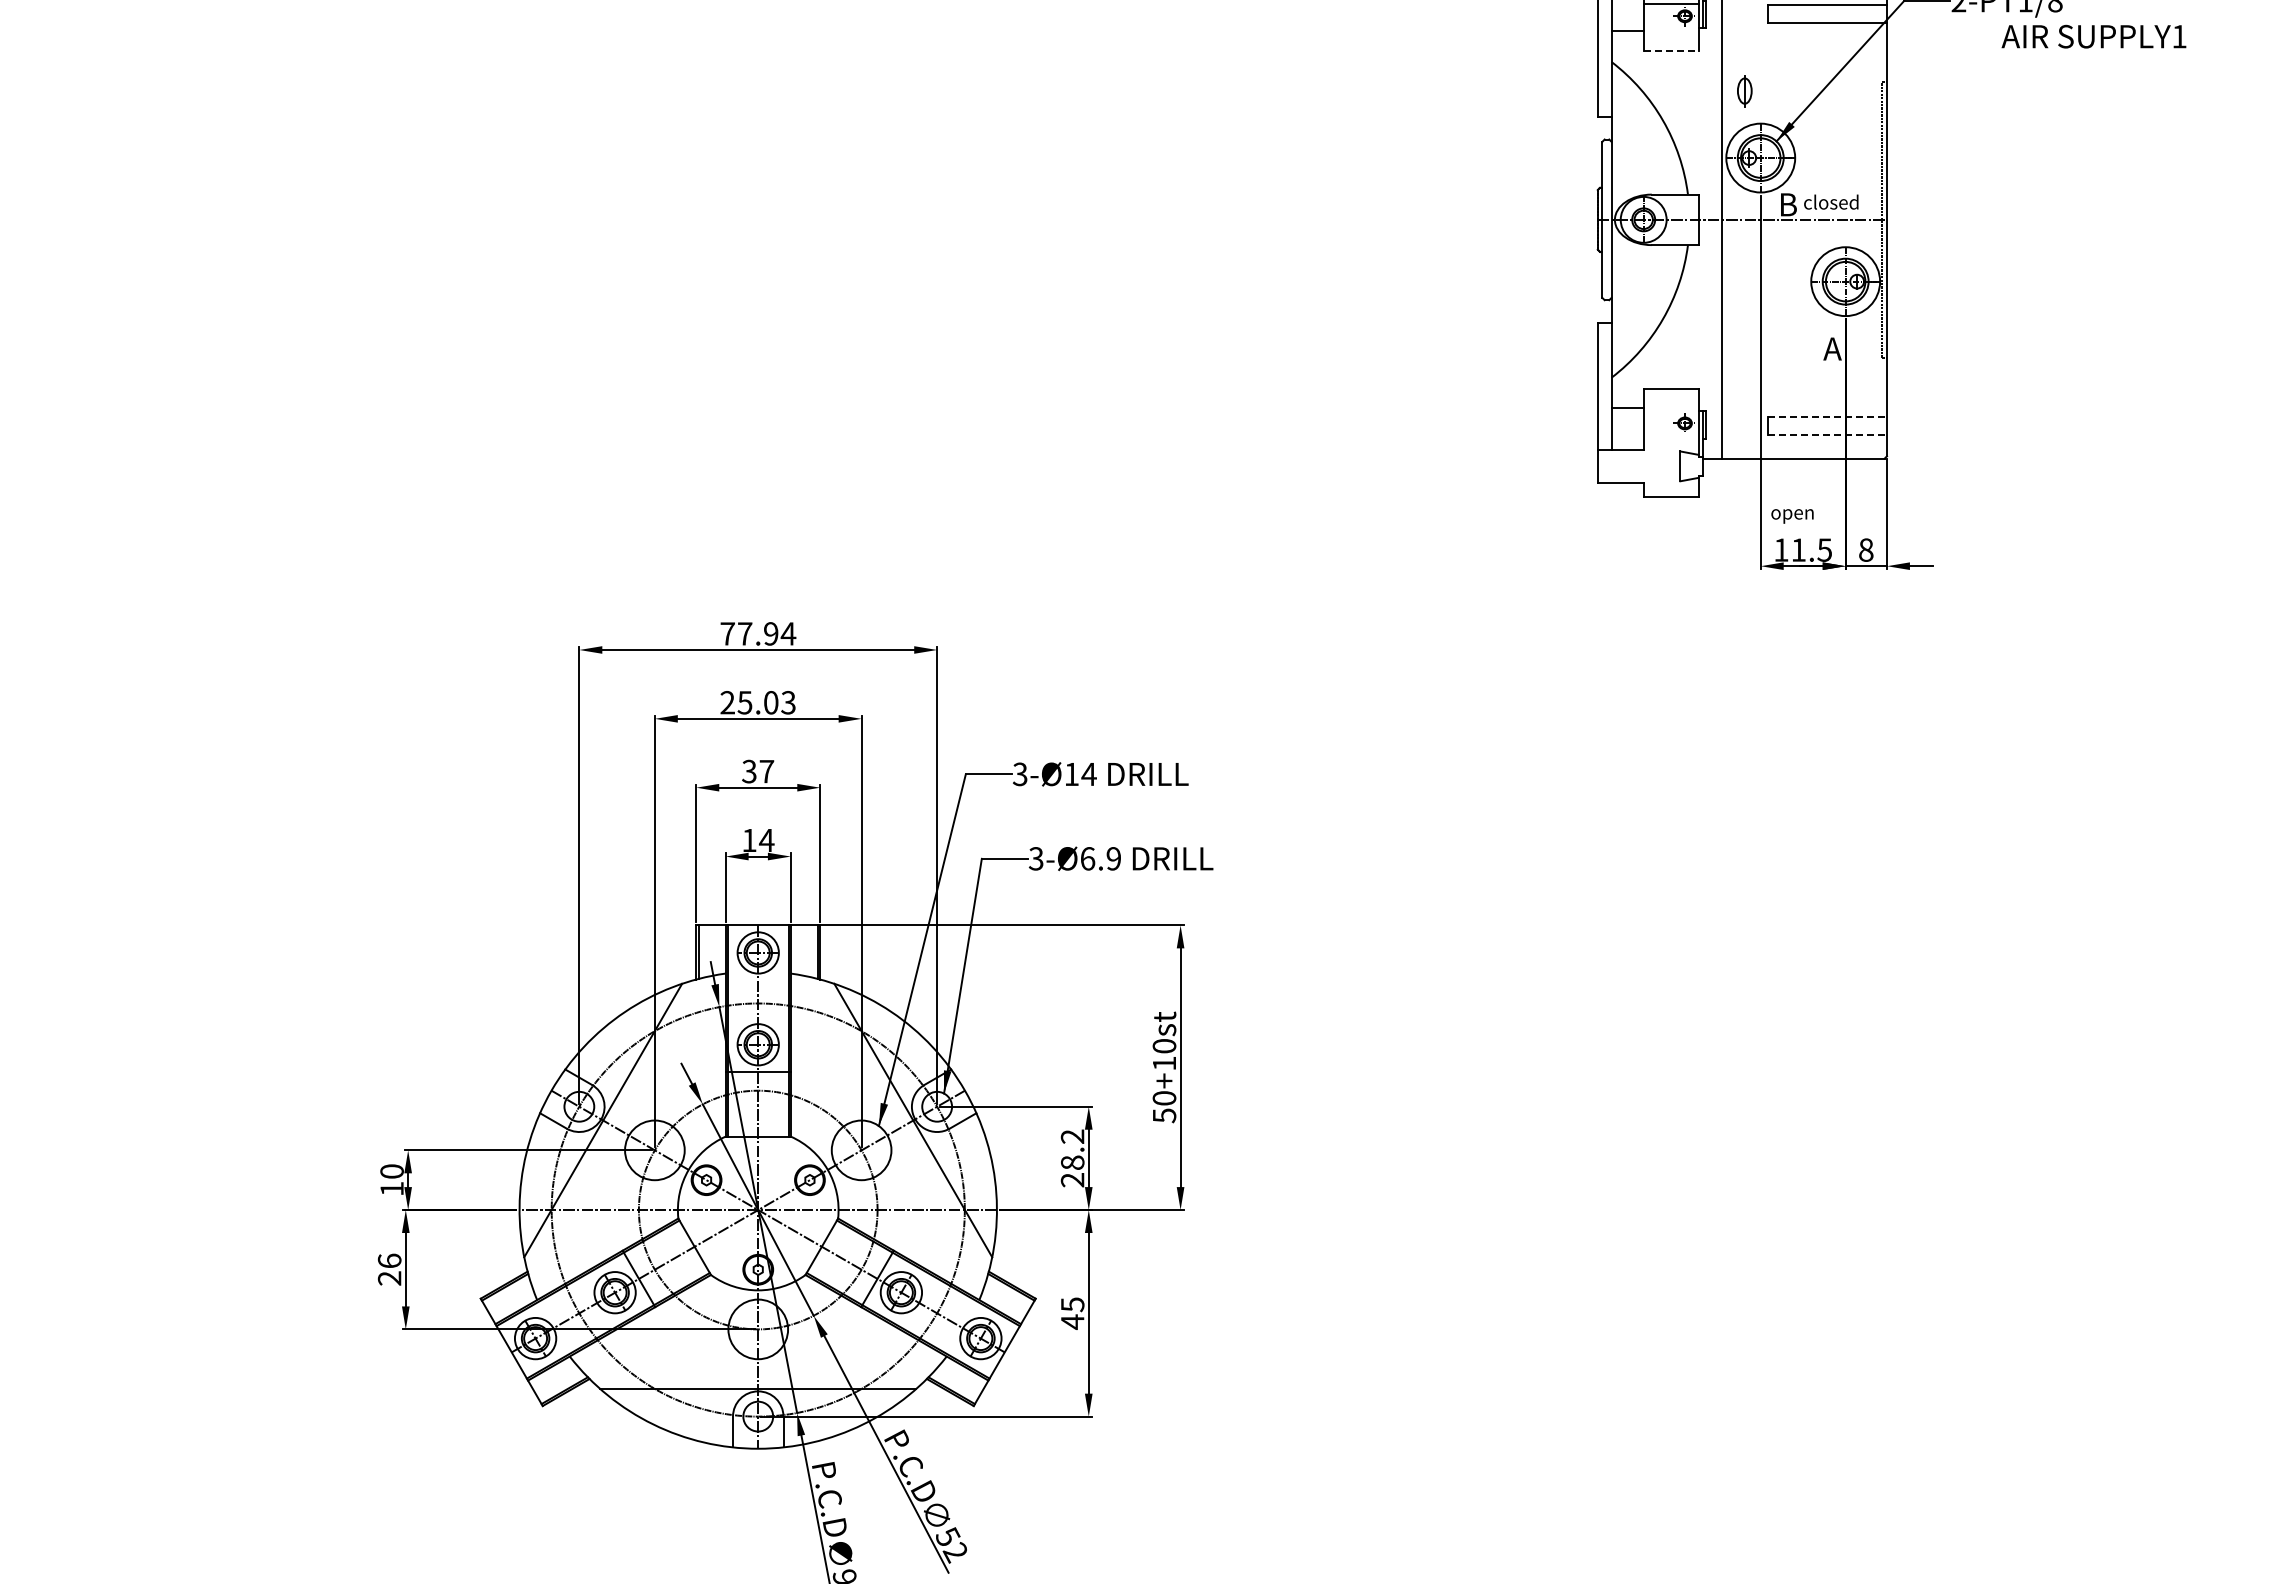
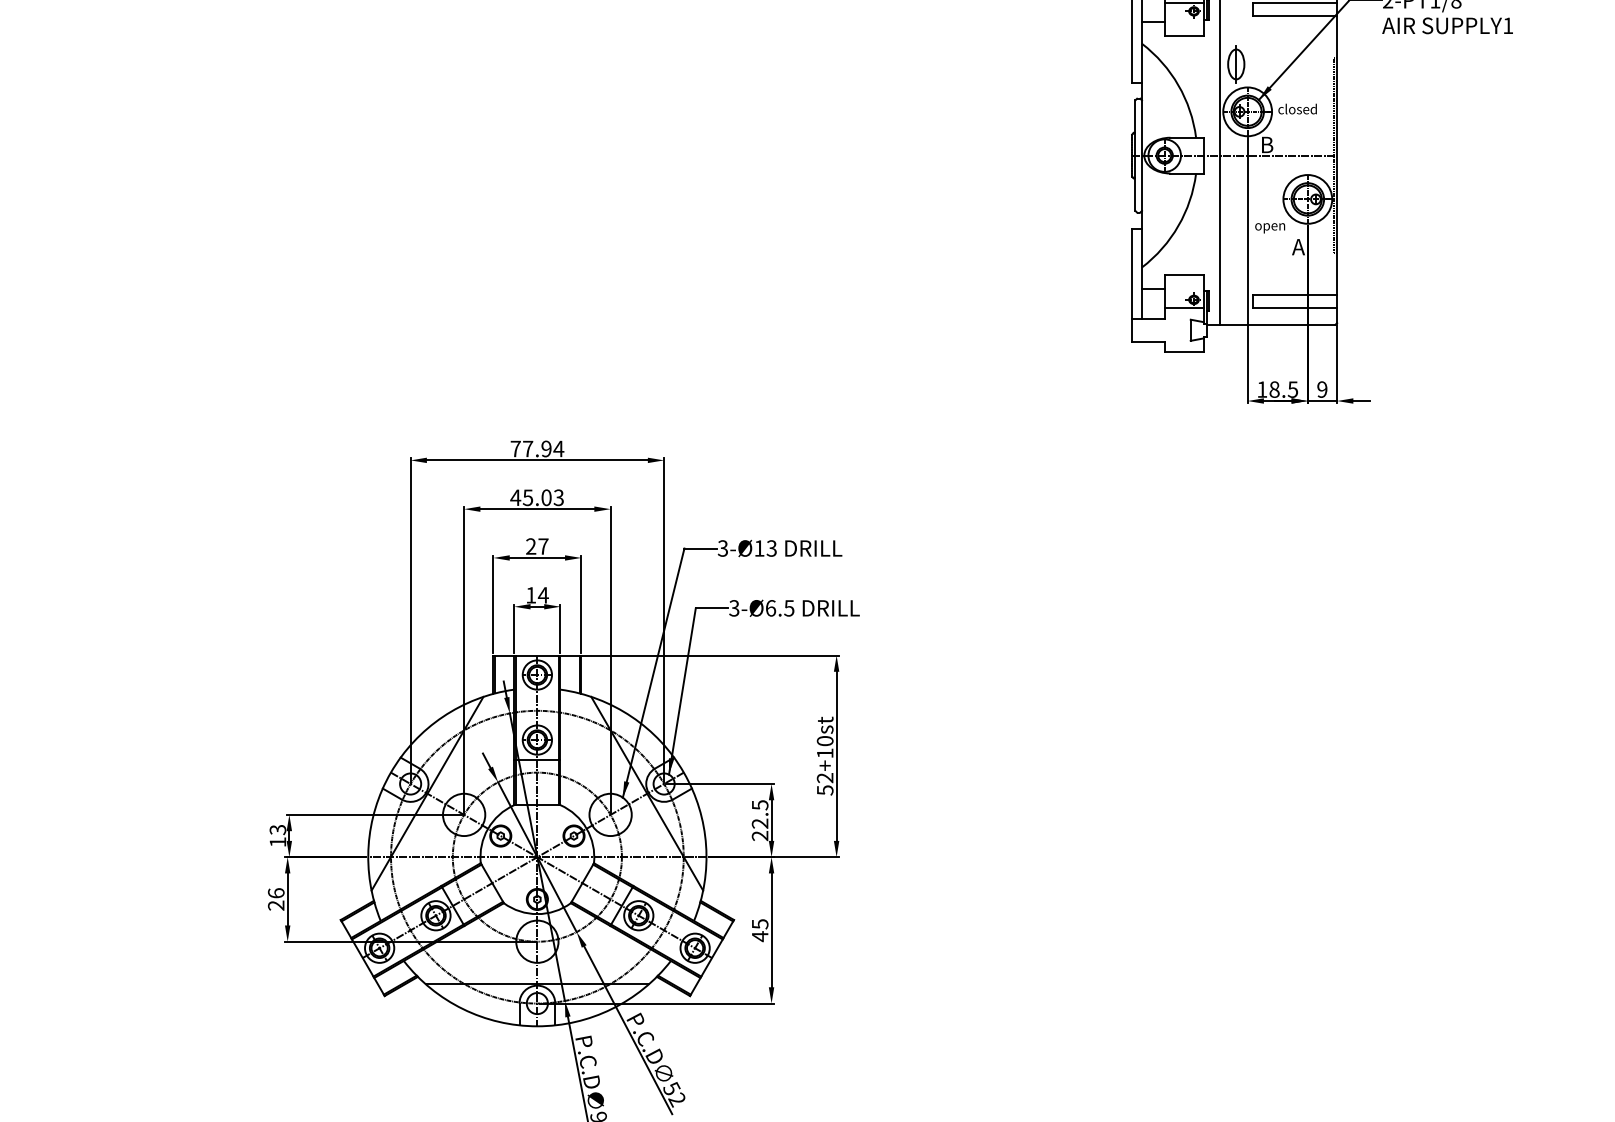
text: (2093, 36) -> (1447, 25), moved
line: (1671, 51) -> (1184, 36), dashed -> solid
part: (1744, 90) -> (1236, 63), size x1.67
text: (1831, 201) -> (1297, 108), moved
line: (1827, 416) -> (1294, 294), dashed -> solid
line: (1670, 435) -> (1183, 308), added
line: (1827, 435) -> (1294, 308), dashed -> solid
text: (1792, 516) -> (1270, 228), moved
text: (1798, 549) -> (1274, 389), 11.5 -> 18.5
text: (1866, 549) -> (1322, 389), 8 -> 9
text: (727, 702) -> (515, 497), 25.03 -> 45.03
text: (749, 771) -> (531, 546), 37 -> 27
text: (1088, 774) -> (771, 548), 3-Ø14 -> 3-Ø13
text: (1113, 858) -> (789, 608), 3-Ø6.9 -> 3-Ø6.5
text: (1164, 1098) -> (825, 778), 50+10st -> 52+10st
text: (1072, 1149) -> (760, 814), 28.2 -> 22.5
text: (391, 1171) -> (277, 829), 10 -> 13

